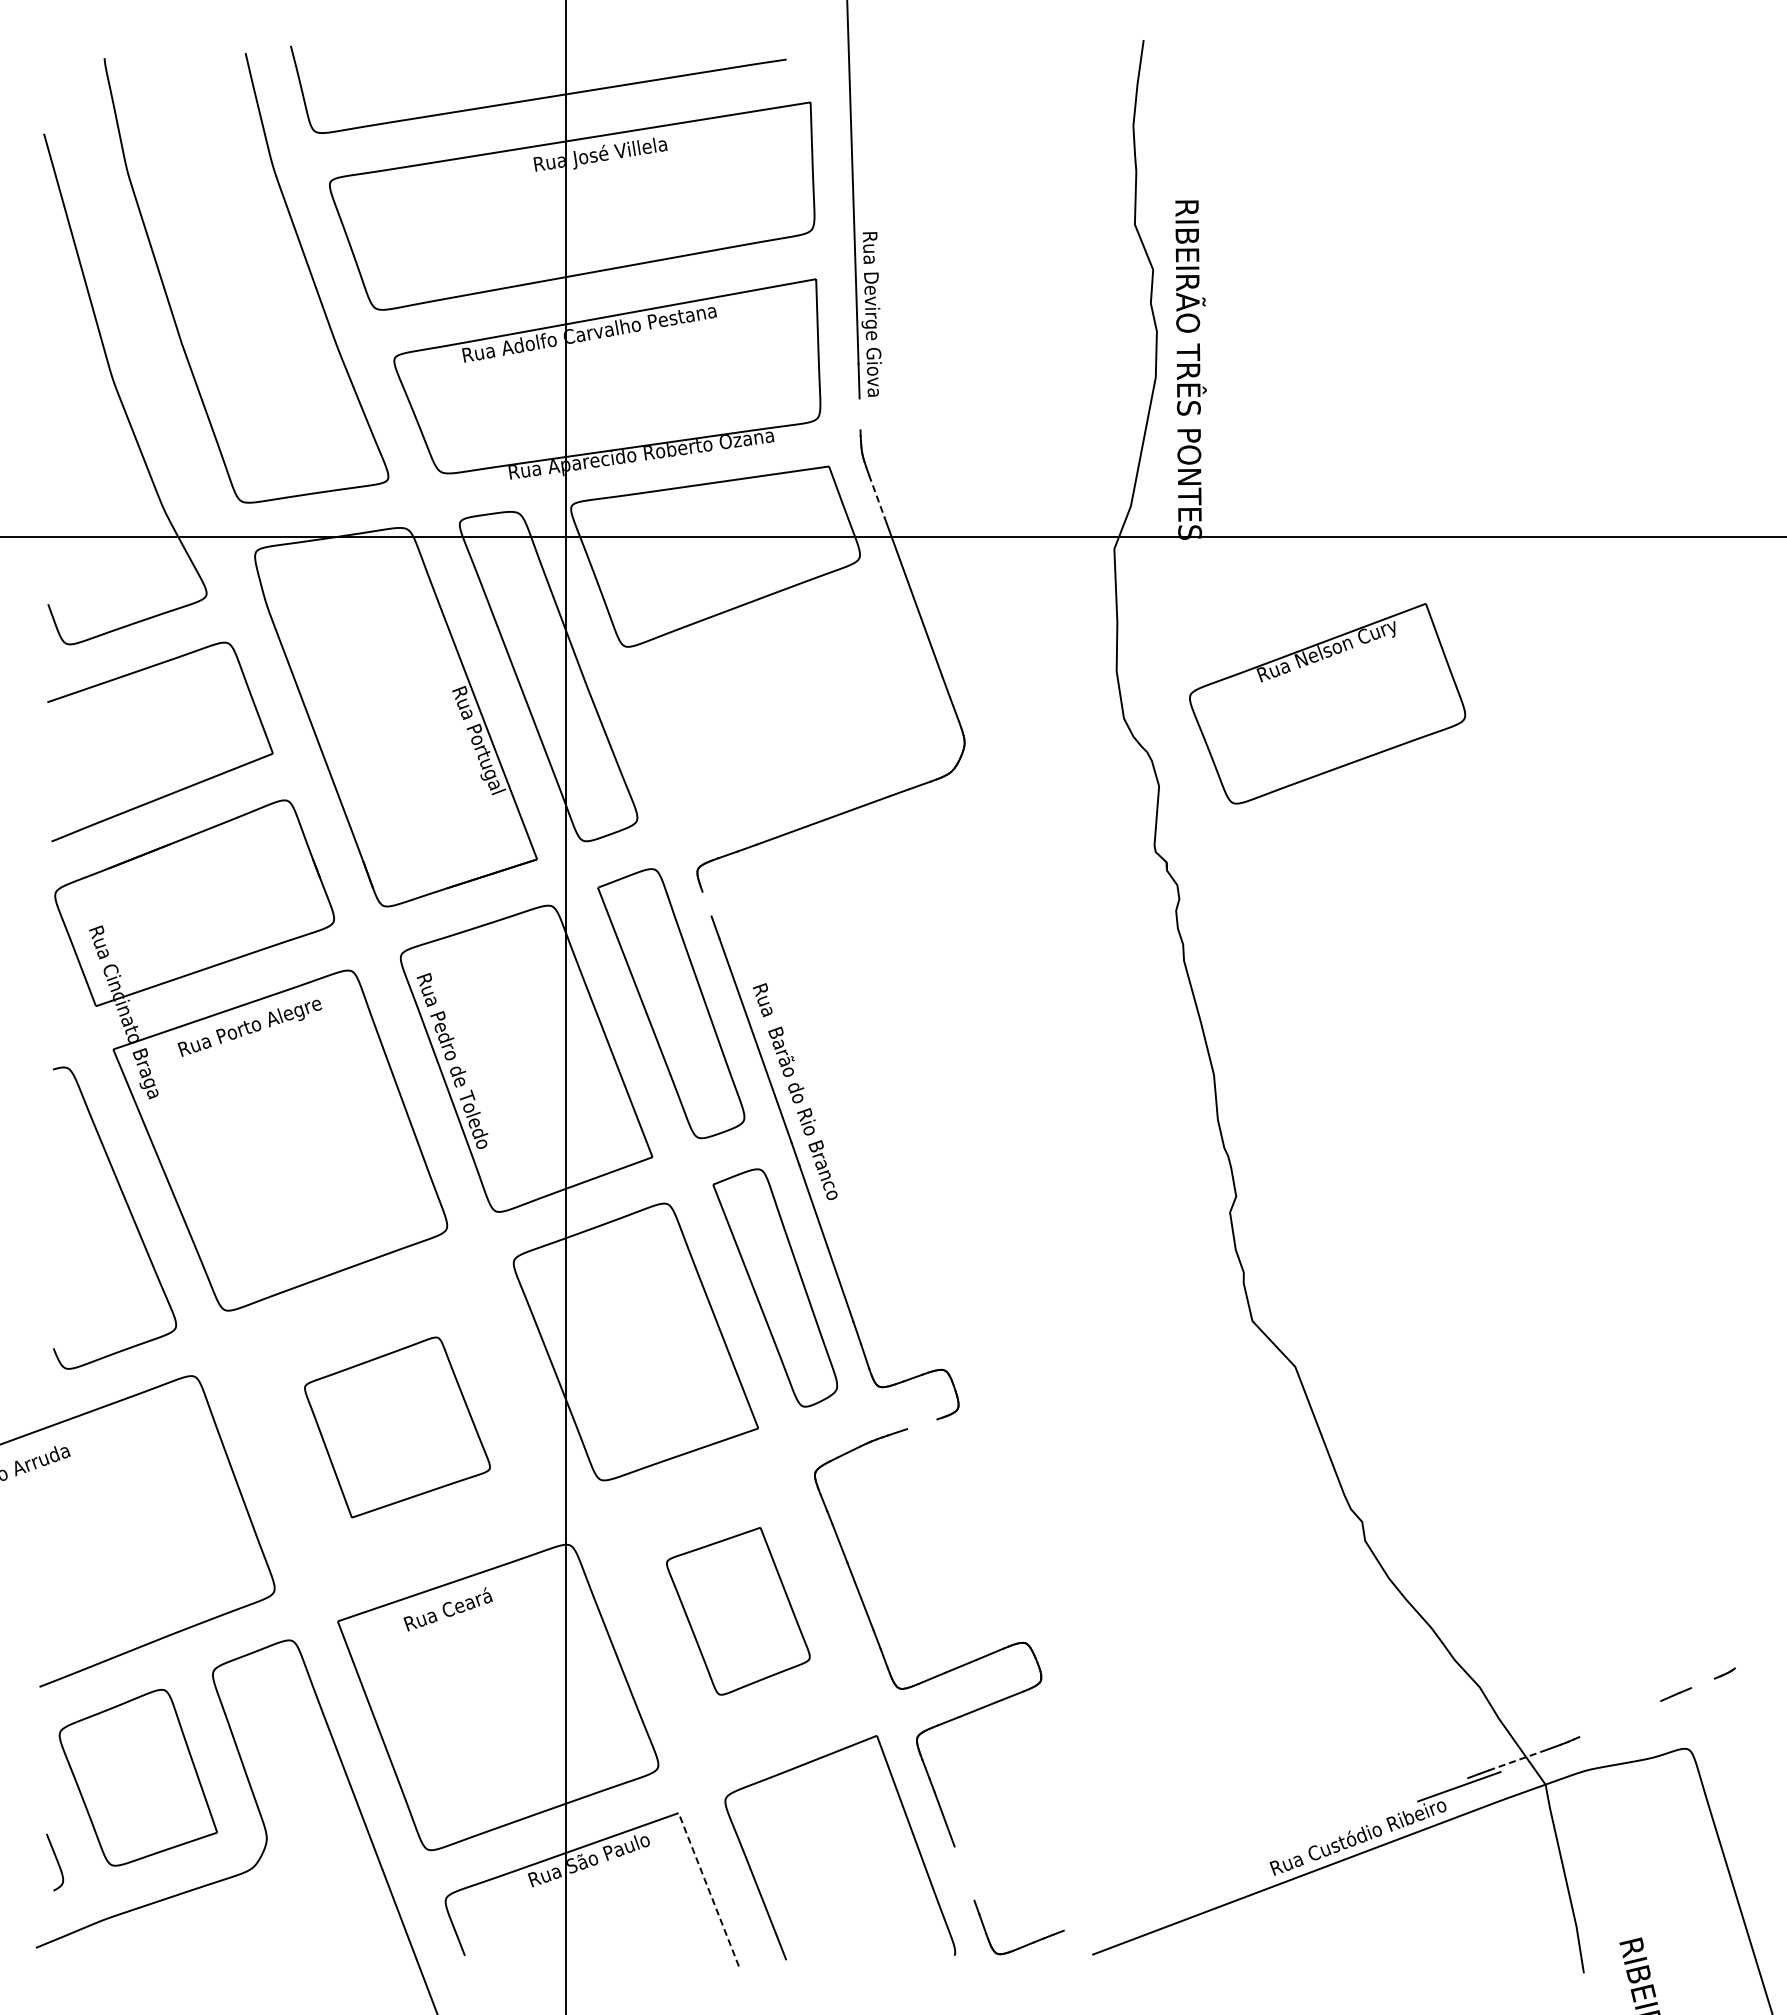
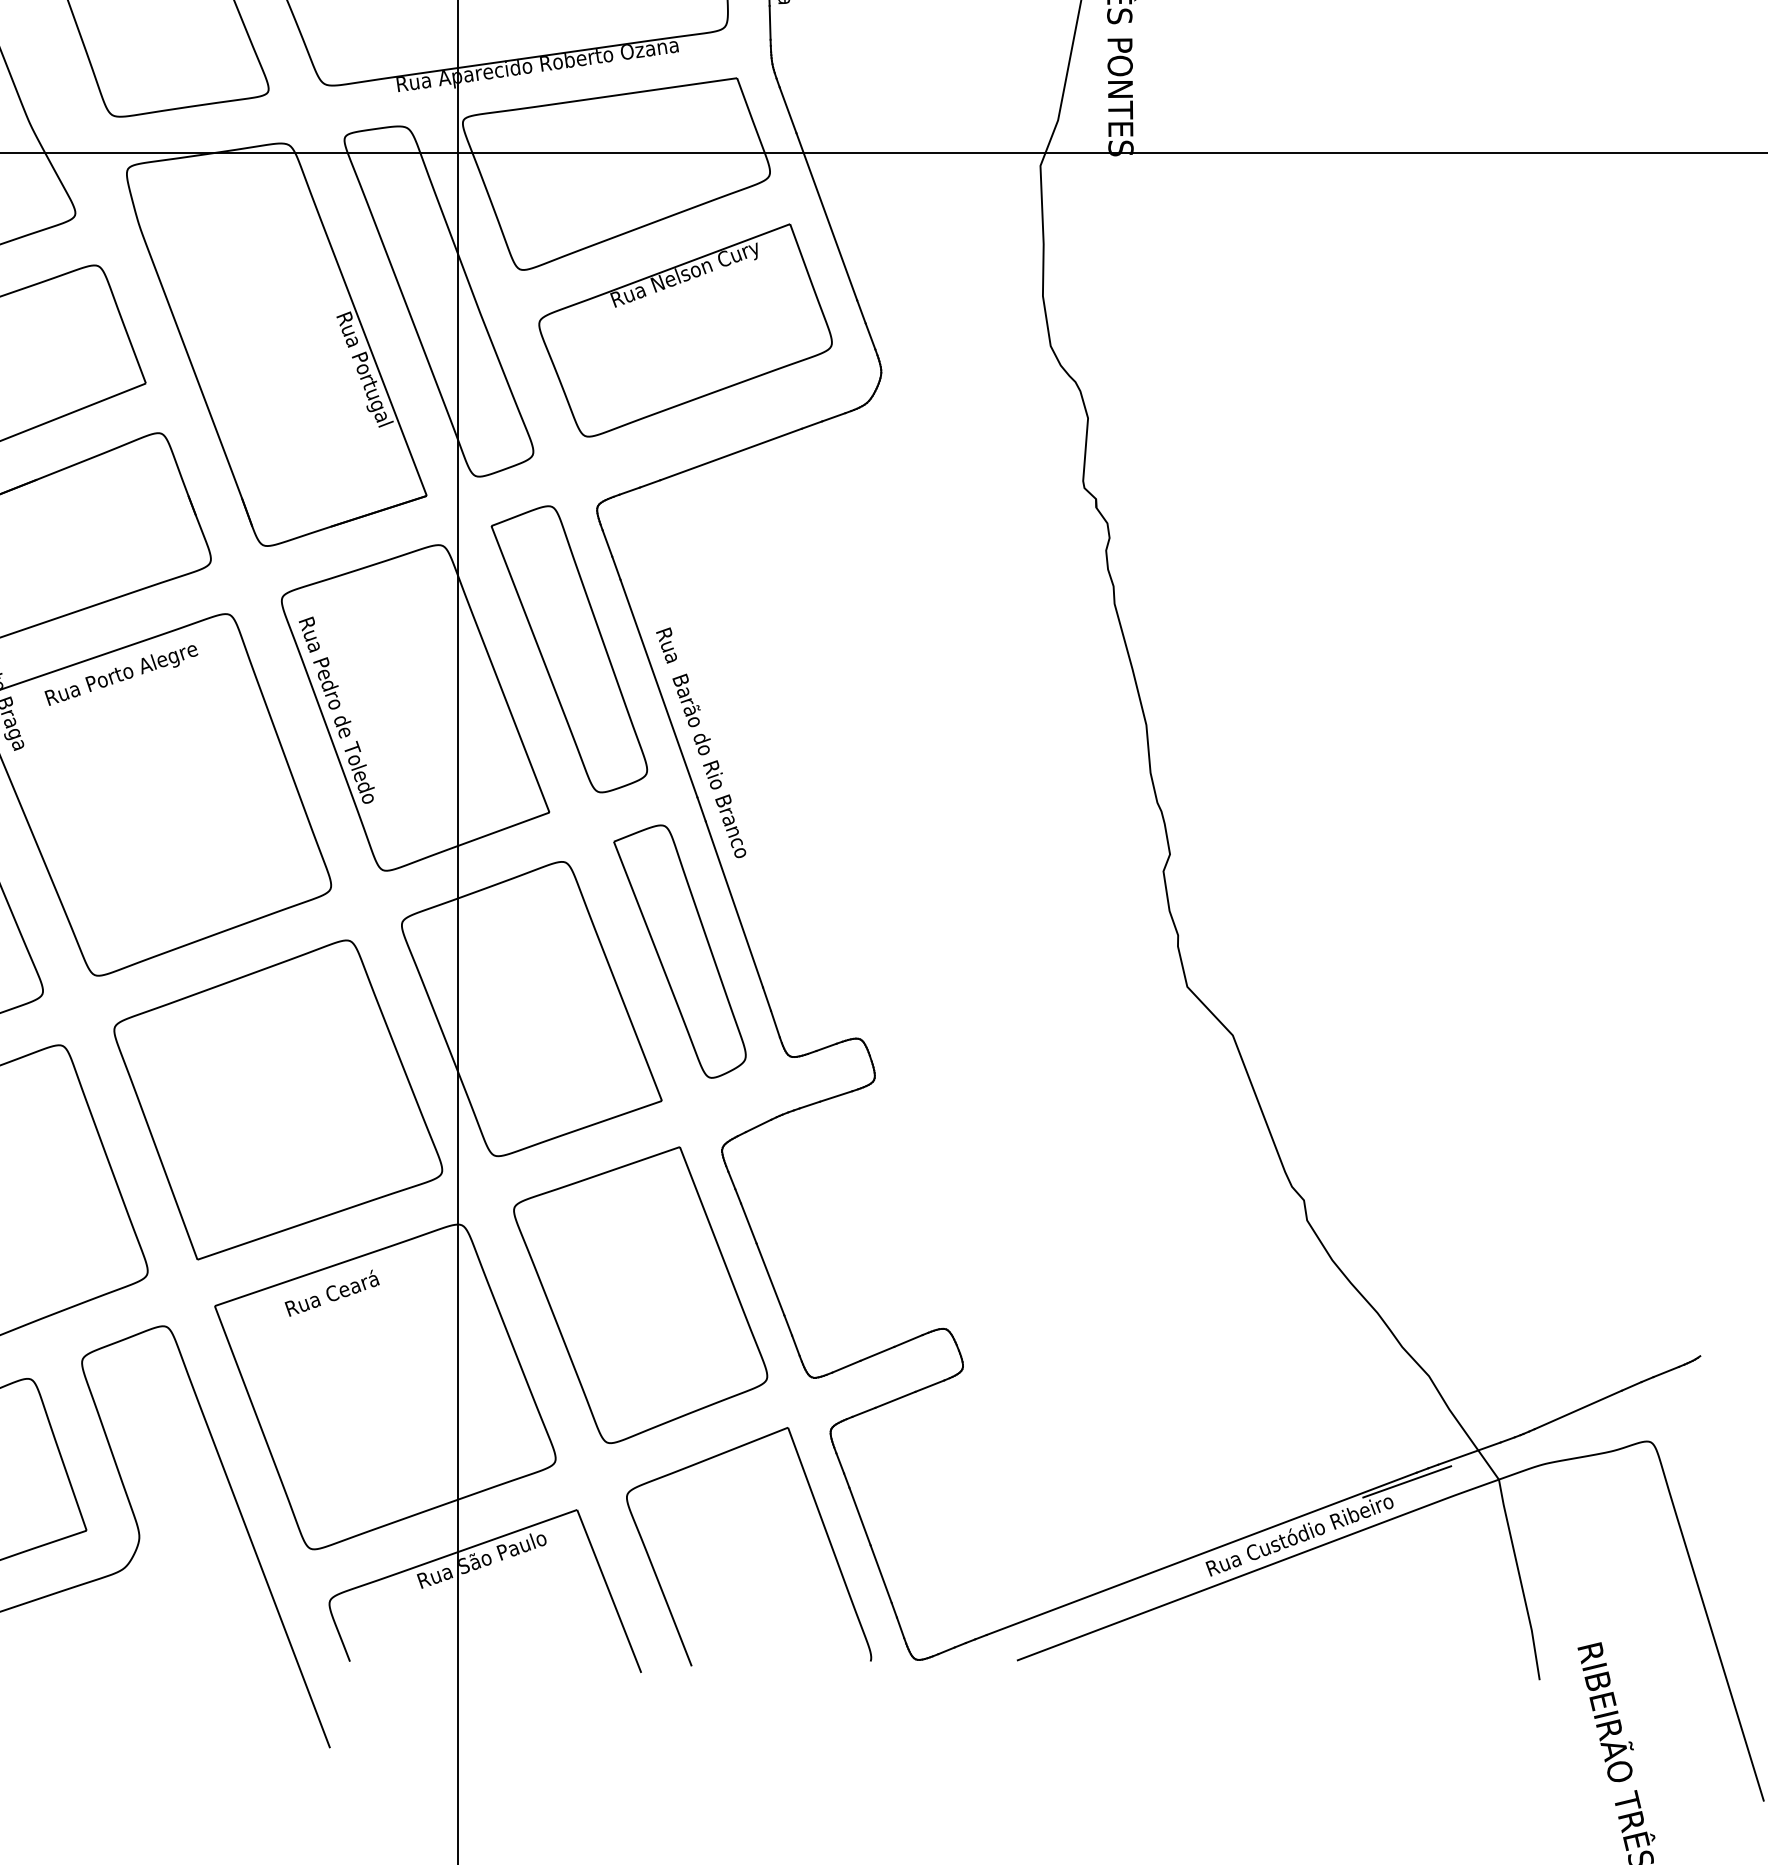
line: (859, 414) -> (769, 22), added
line: (876, 496) -> (787, 110), dashed -> solid
part: (1327, 703) -> (685, 330), moved
line: (706, 903) -> (606, 542), added
line: (922, 1424) -> (836, 1096), added
part: (397, 1427) -> (278, 1099), size x1.67
part: (738, 1611) -> (640, 1295), size x1.67
line: (1702, 1683) -> (1665, 1372), added
line: (1620, 1718) -> (1578, 1409), added
line: (1518, 1759) -> (1470, 1452), dashed -> solid
line: (1265, 1854) -> (1201, 1553), added
line: (964, 1873) -> (881, 1574), added
line: (708, 1889) -> (608, 1591), dashed -> solid

